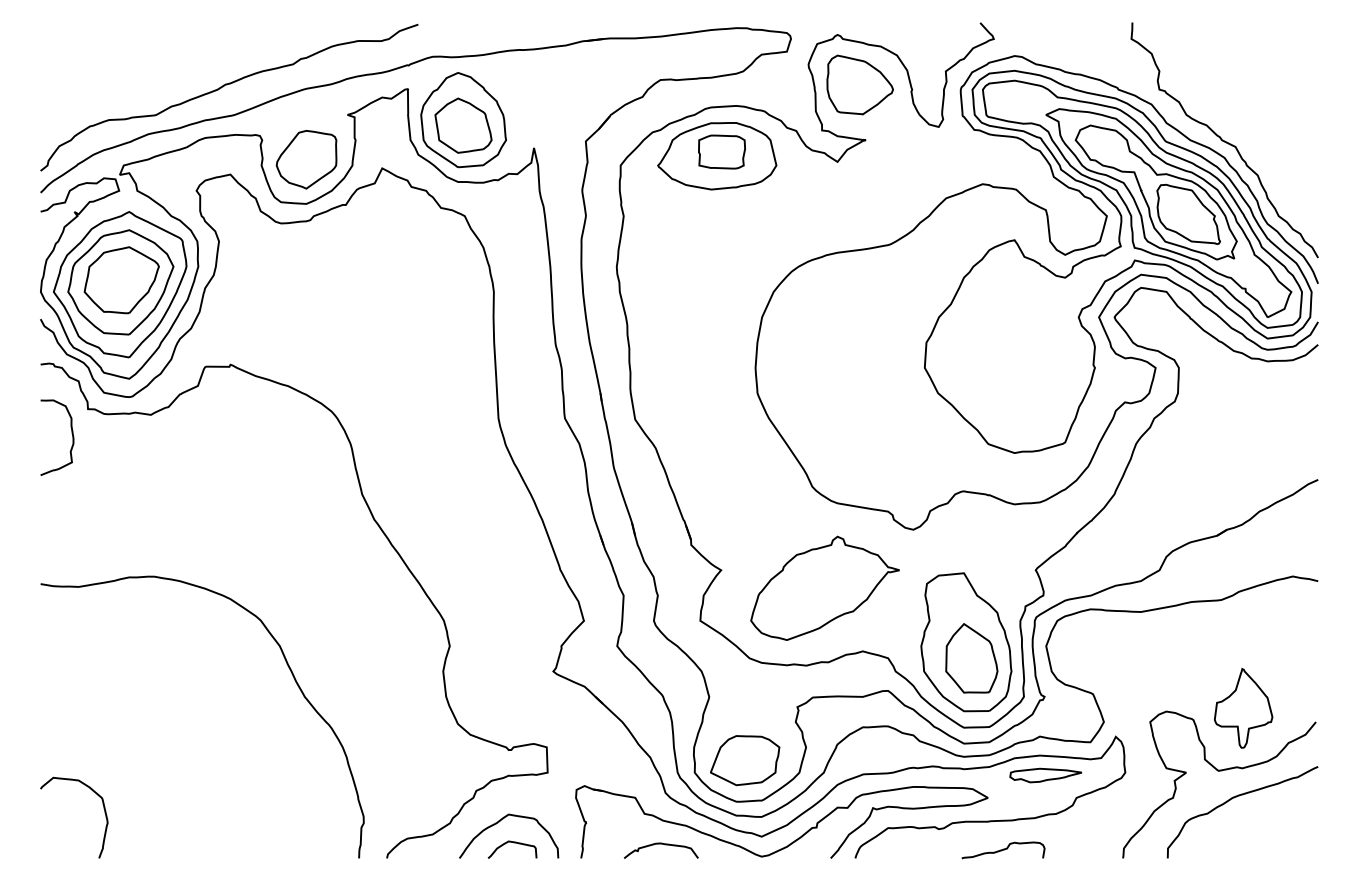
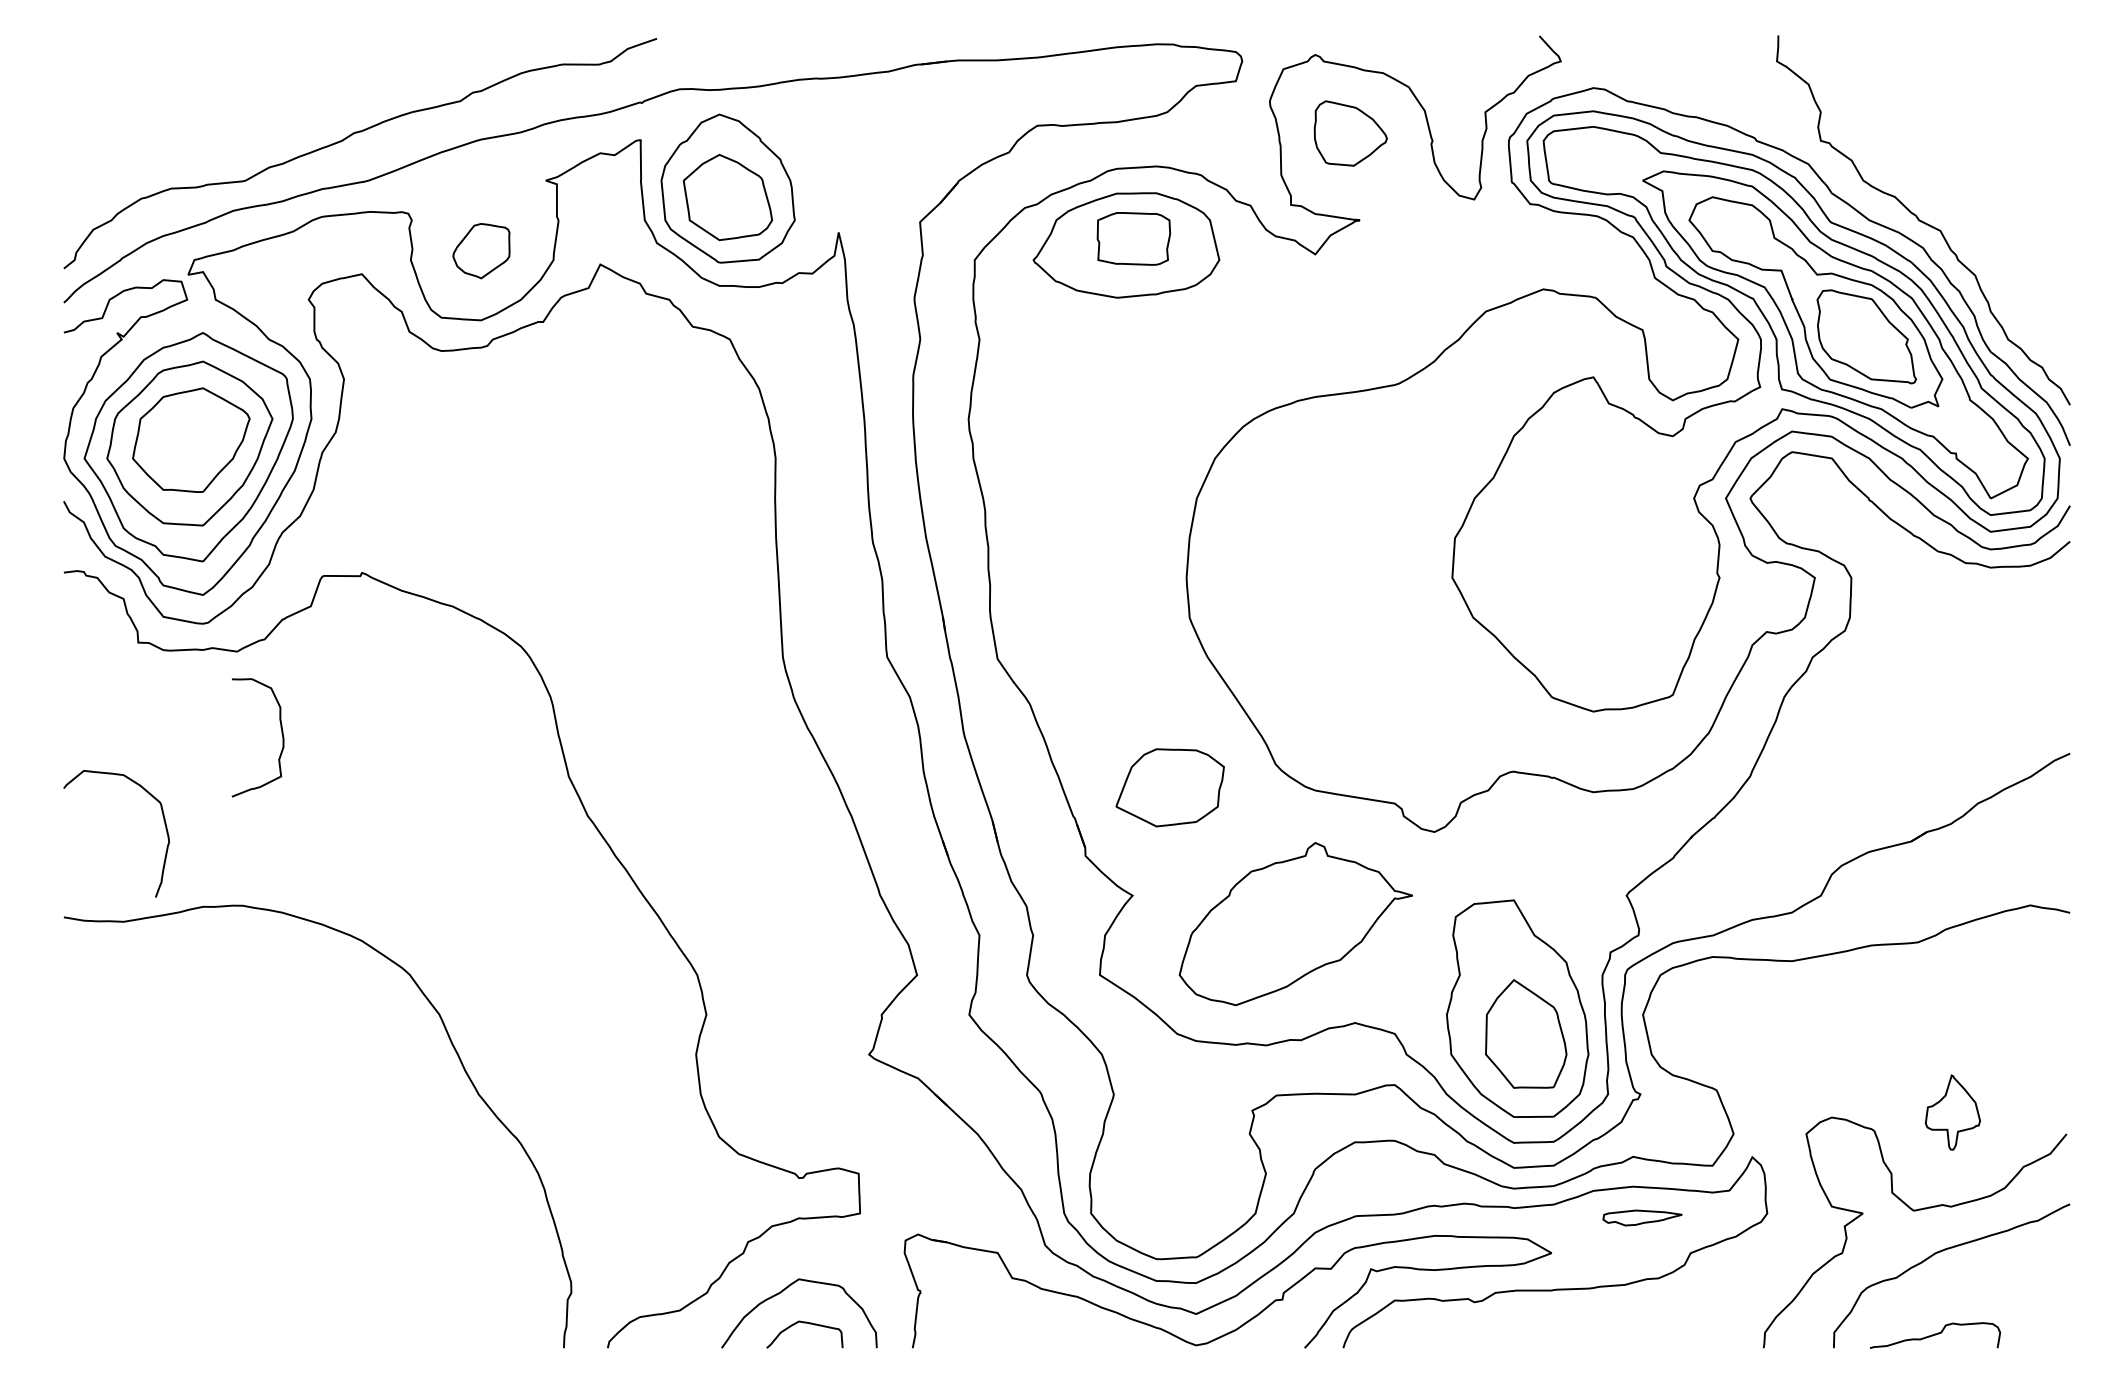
part: (859, 84) -> (1349, 132), size x0.7
part: (306, 159) -> (481, 250), size x0.6
curve: (71, 433) -> (280, 731), moved
part: (1243, 708) -> (1952, 1112), size x0.6
part: (745, 760) -> (1170, 787), moved
part: (1045, 775) -> (1641, 1217), size x0.7
curve: (104, 813) -> (164, 826), moved
curve: (660, 844) -> (1037, 1326), removed
curve: (1003, 850) -> (1935, 1335), moved

